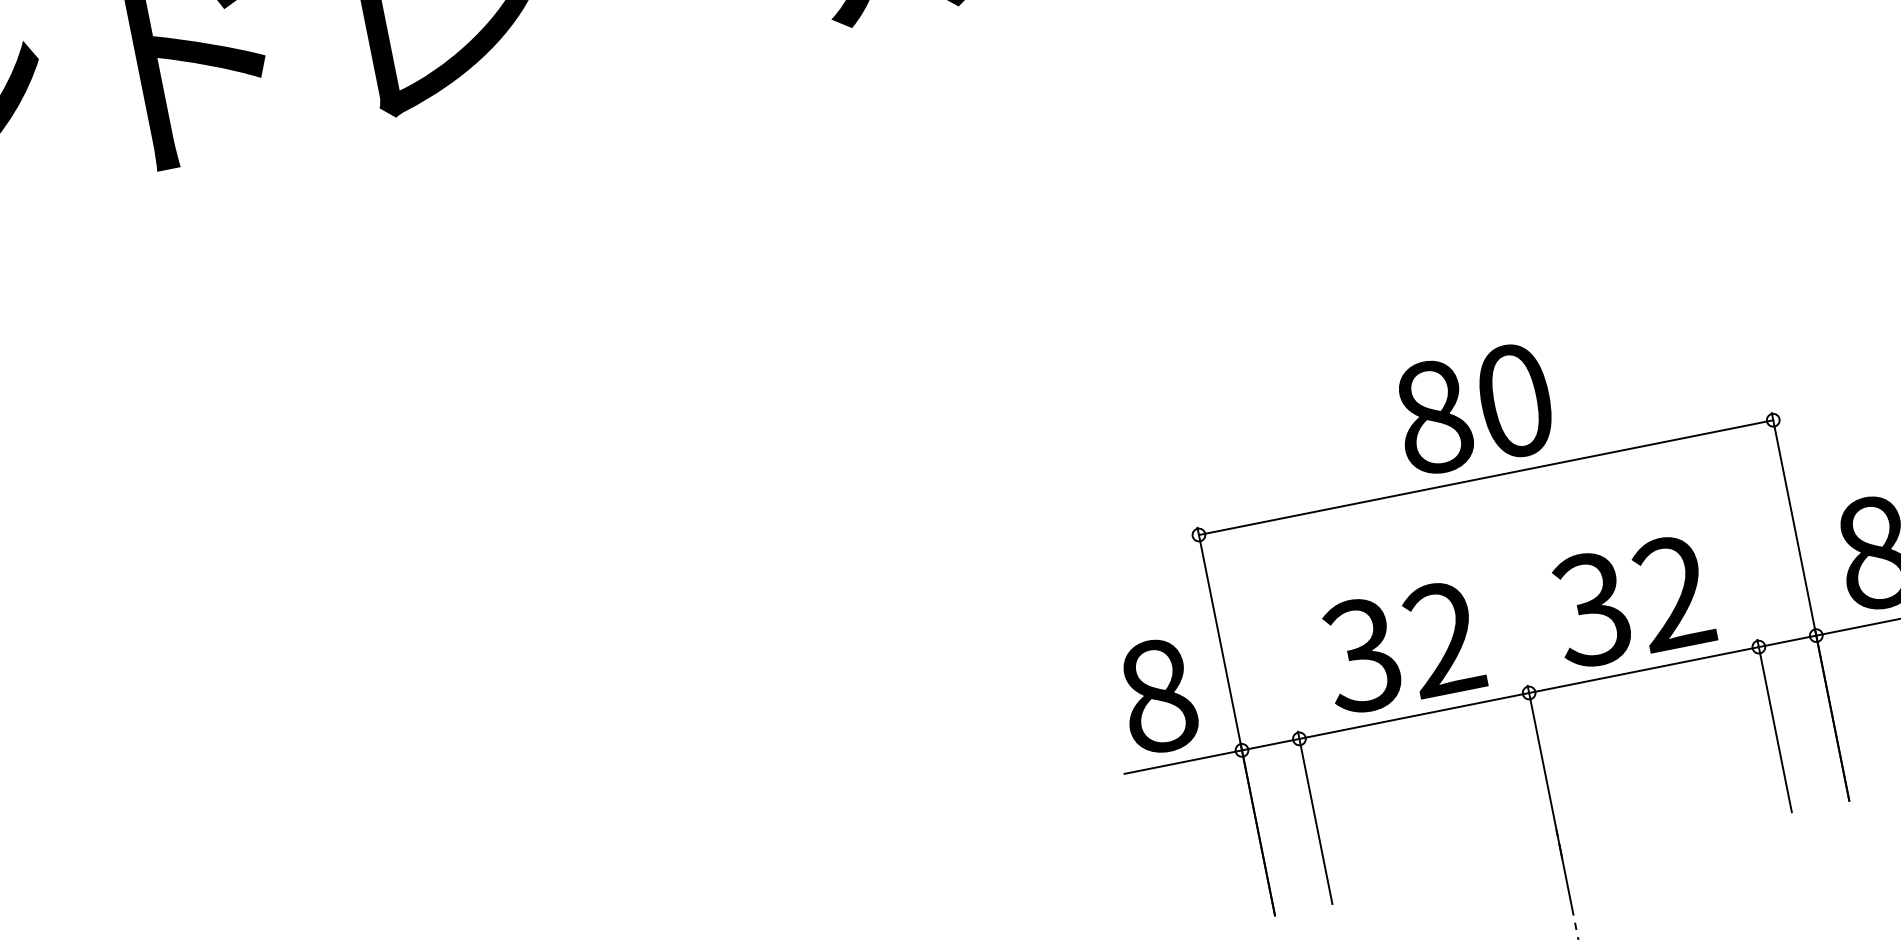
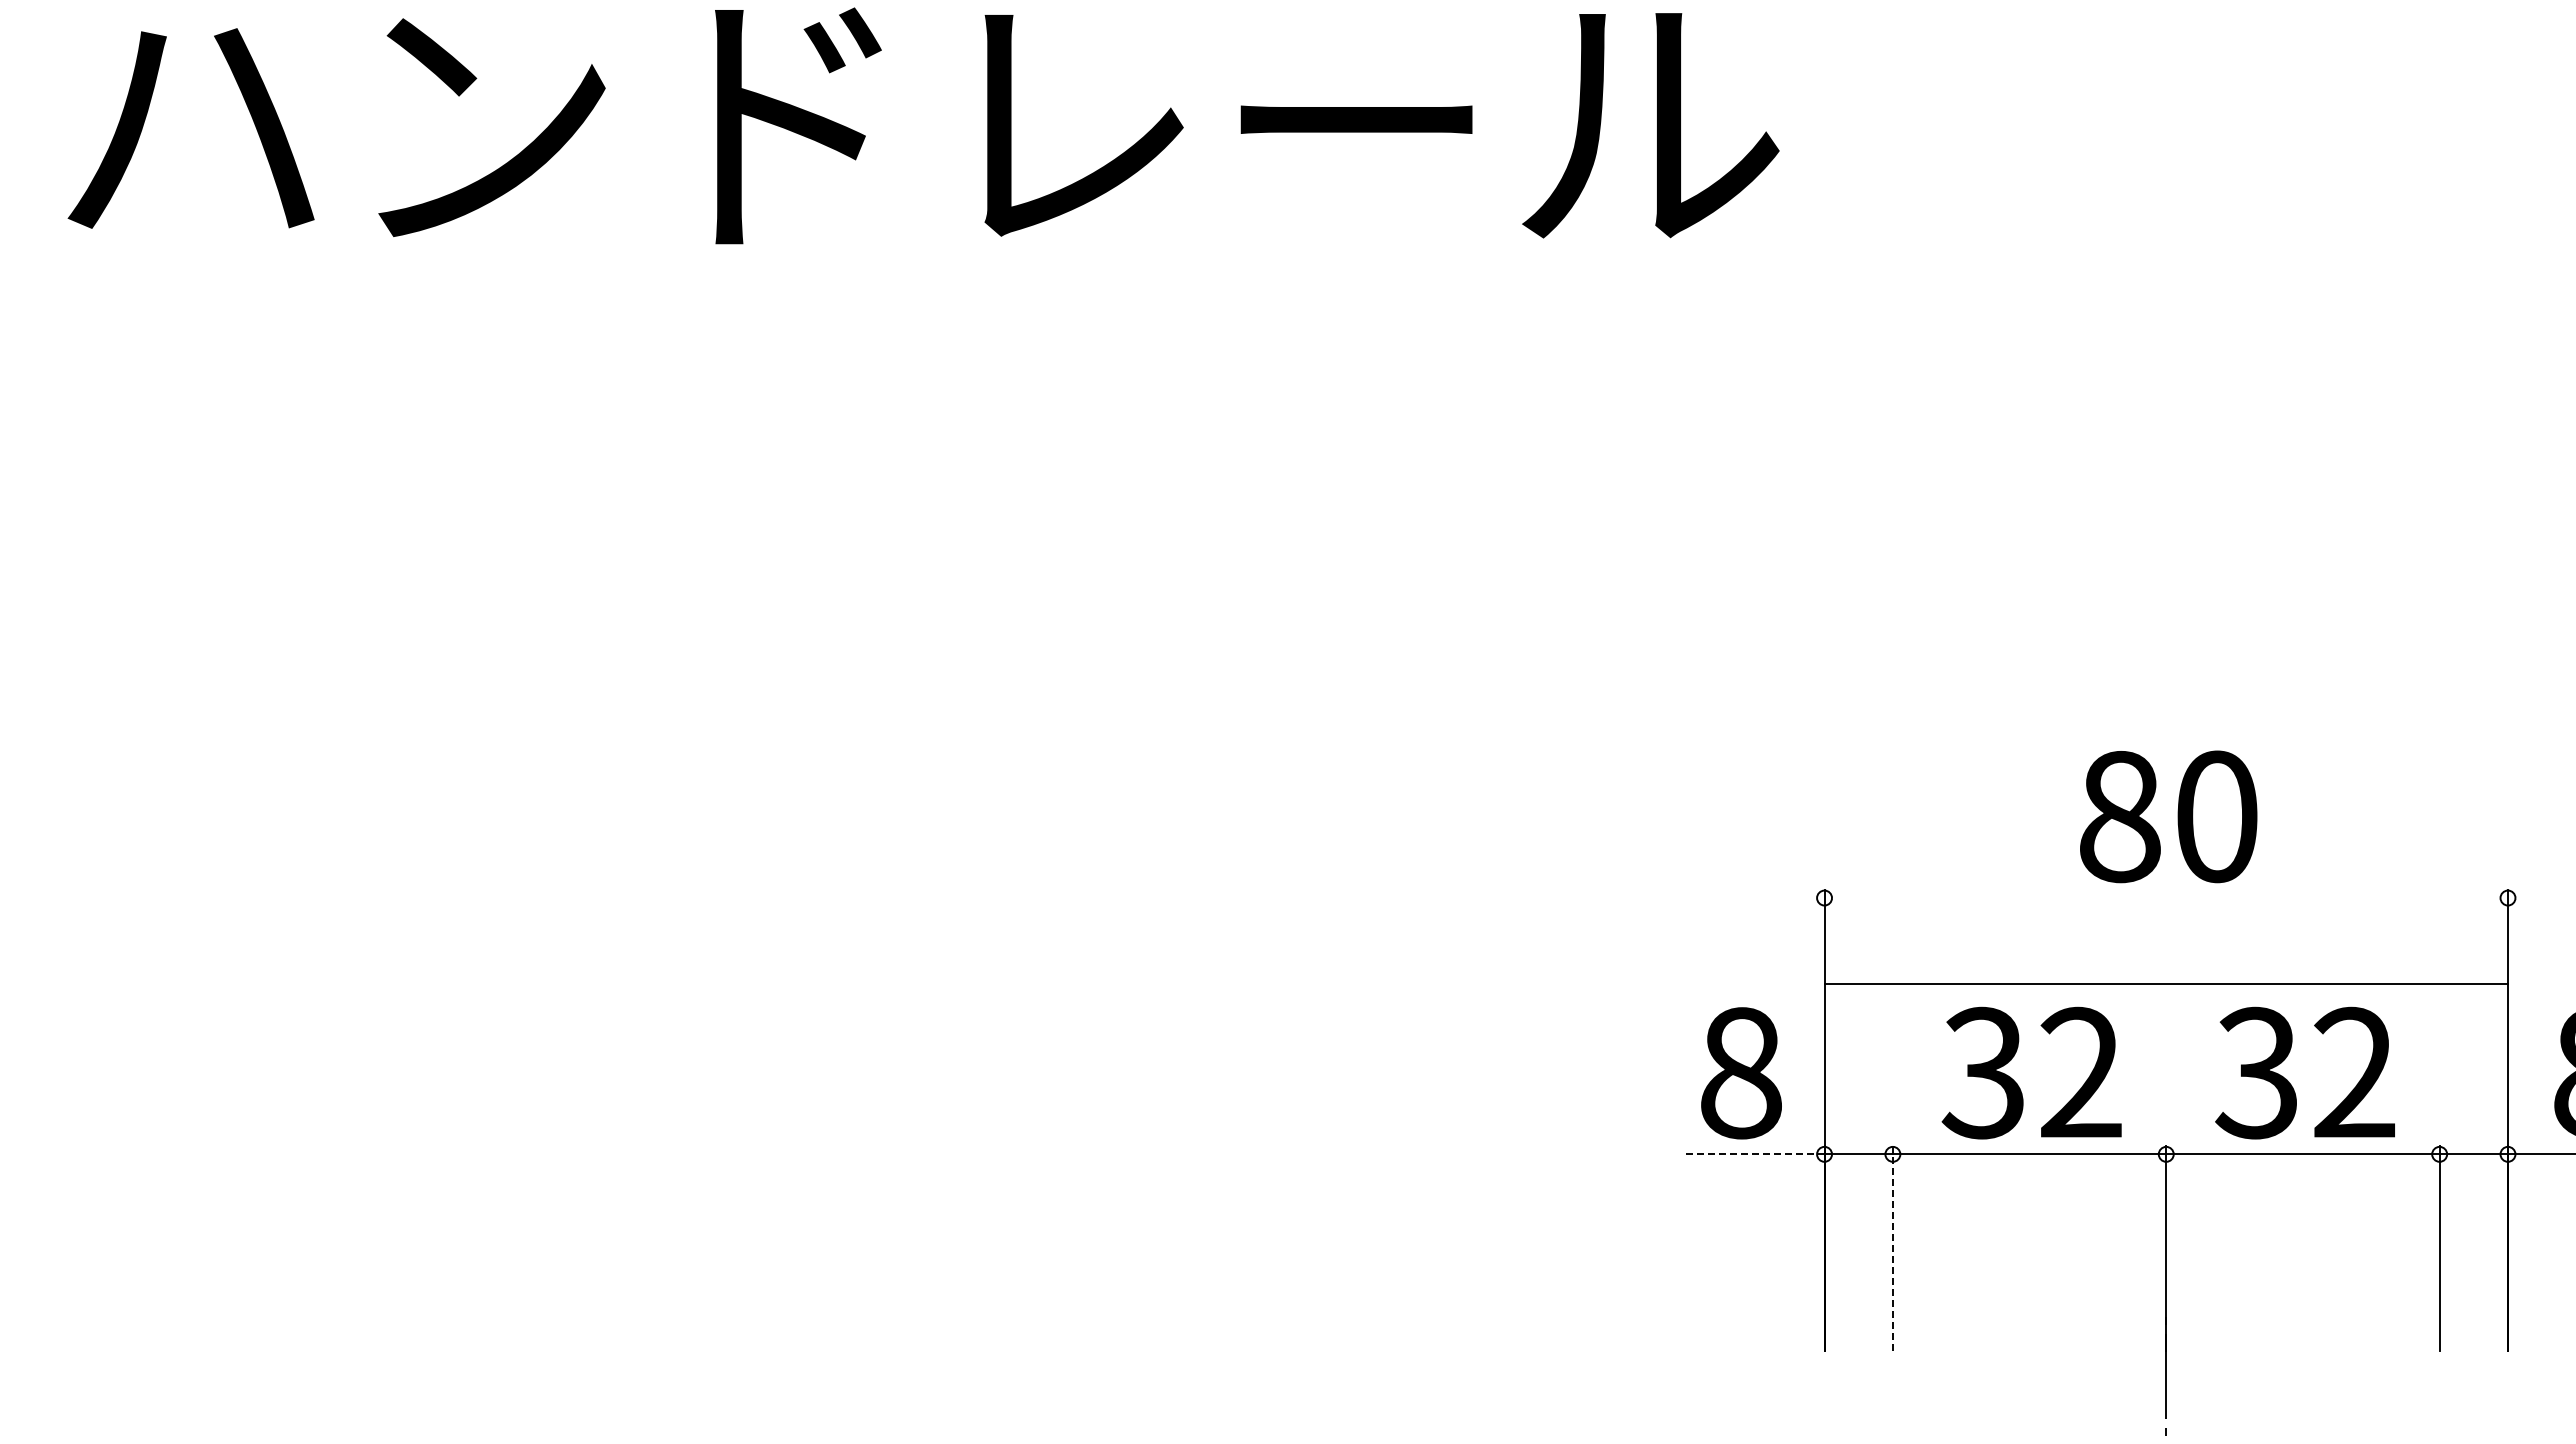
line: (1485, 478) -> (2165, 984), moved
line: (1183, 762) -> (1754, 1154), solid -> dashed
line: (1314, 818) -> (1892, 1248), solid -> dashed

